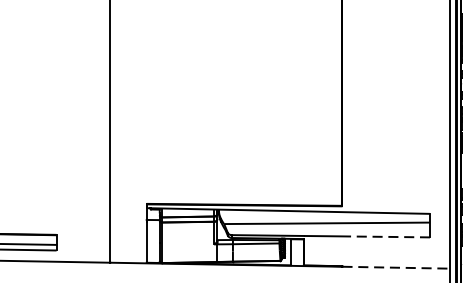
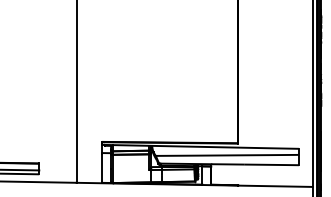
line: (388, 236) -> (270, 164), dashed -> solid
line: (396, 268) -> (275, 186), dashed -> solid

